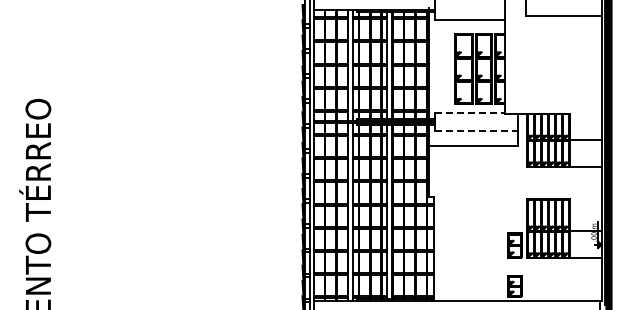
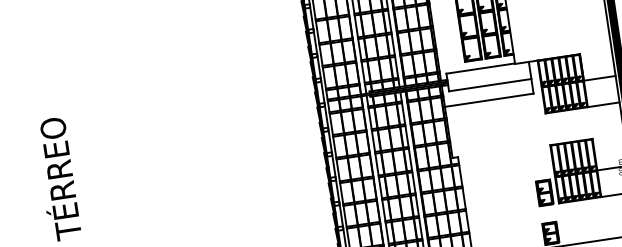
line: (469, 113) -> (480, 68), dashed -> solid
line: (476, 131) -> (489, 85), dashed -> solid

